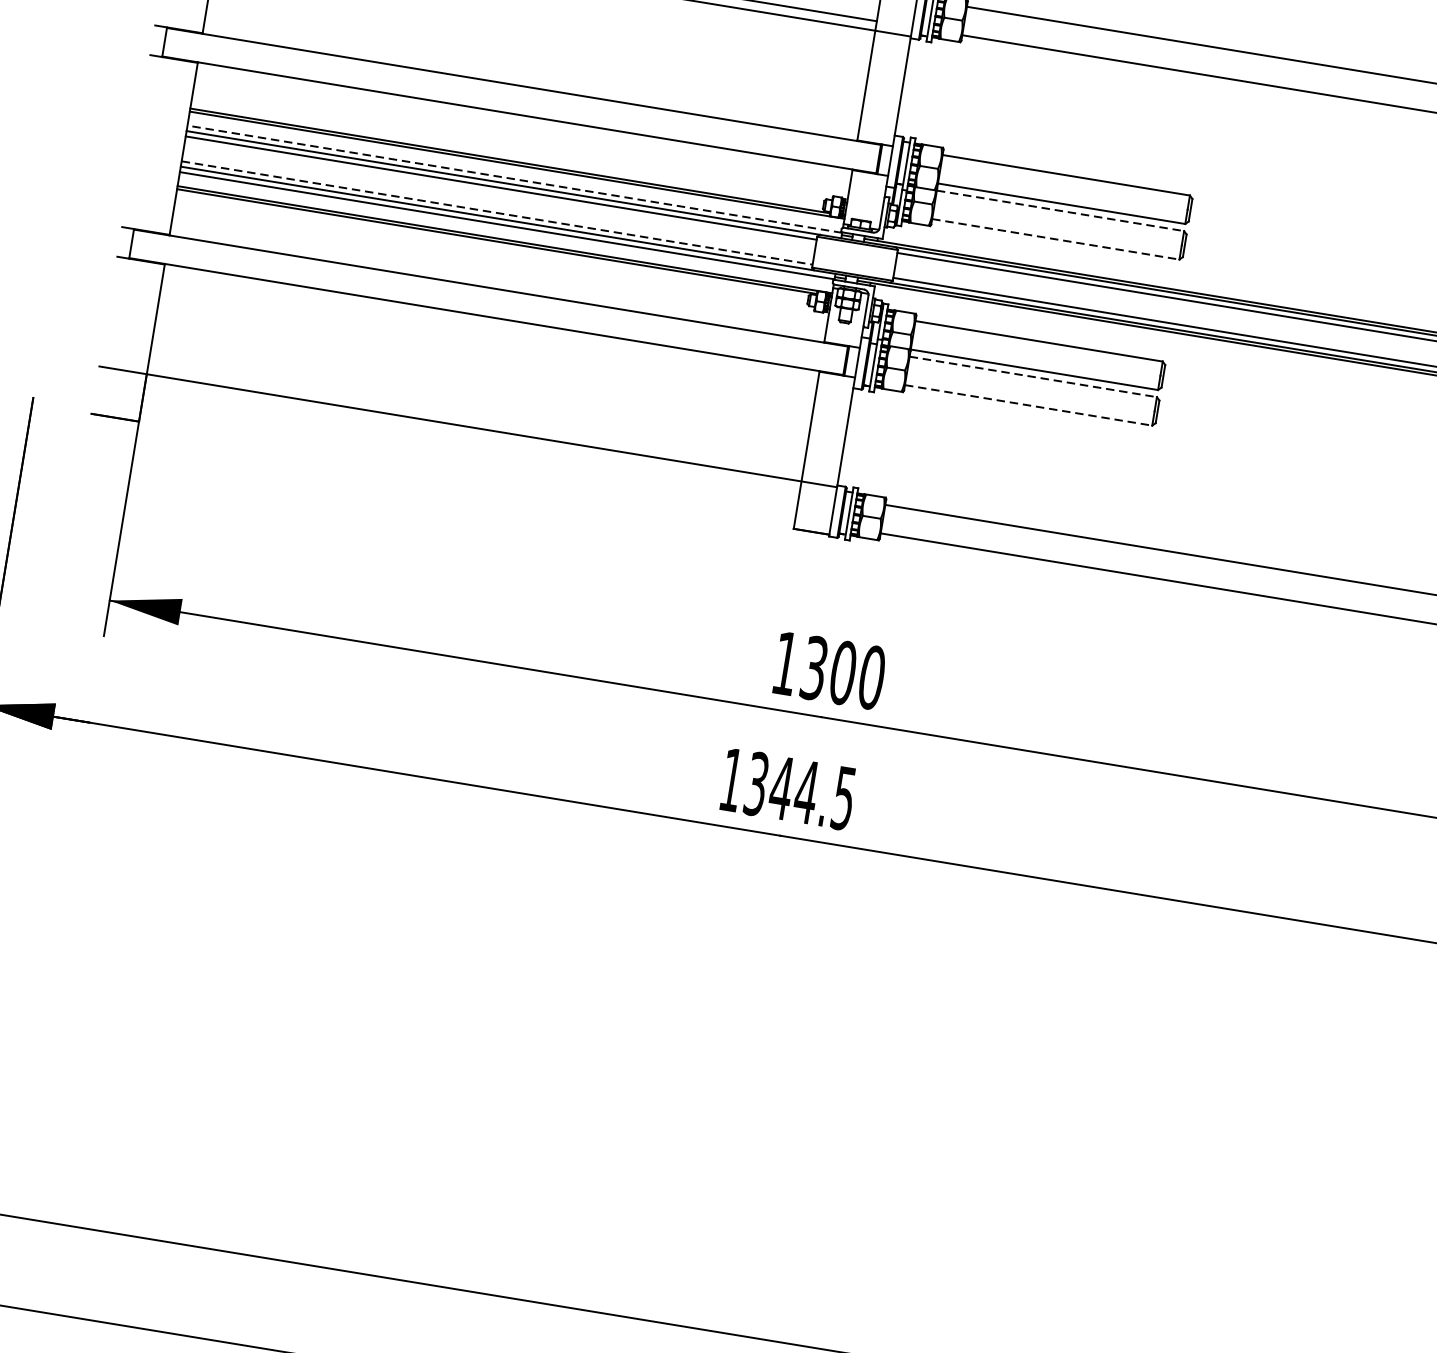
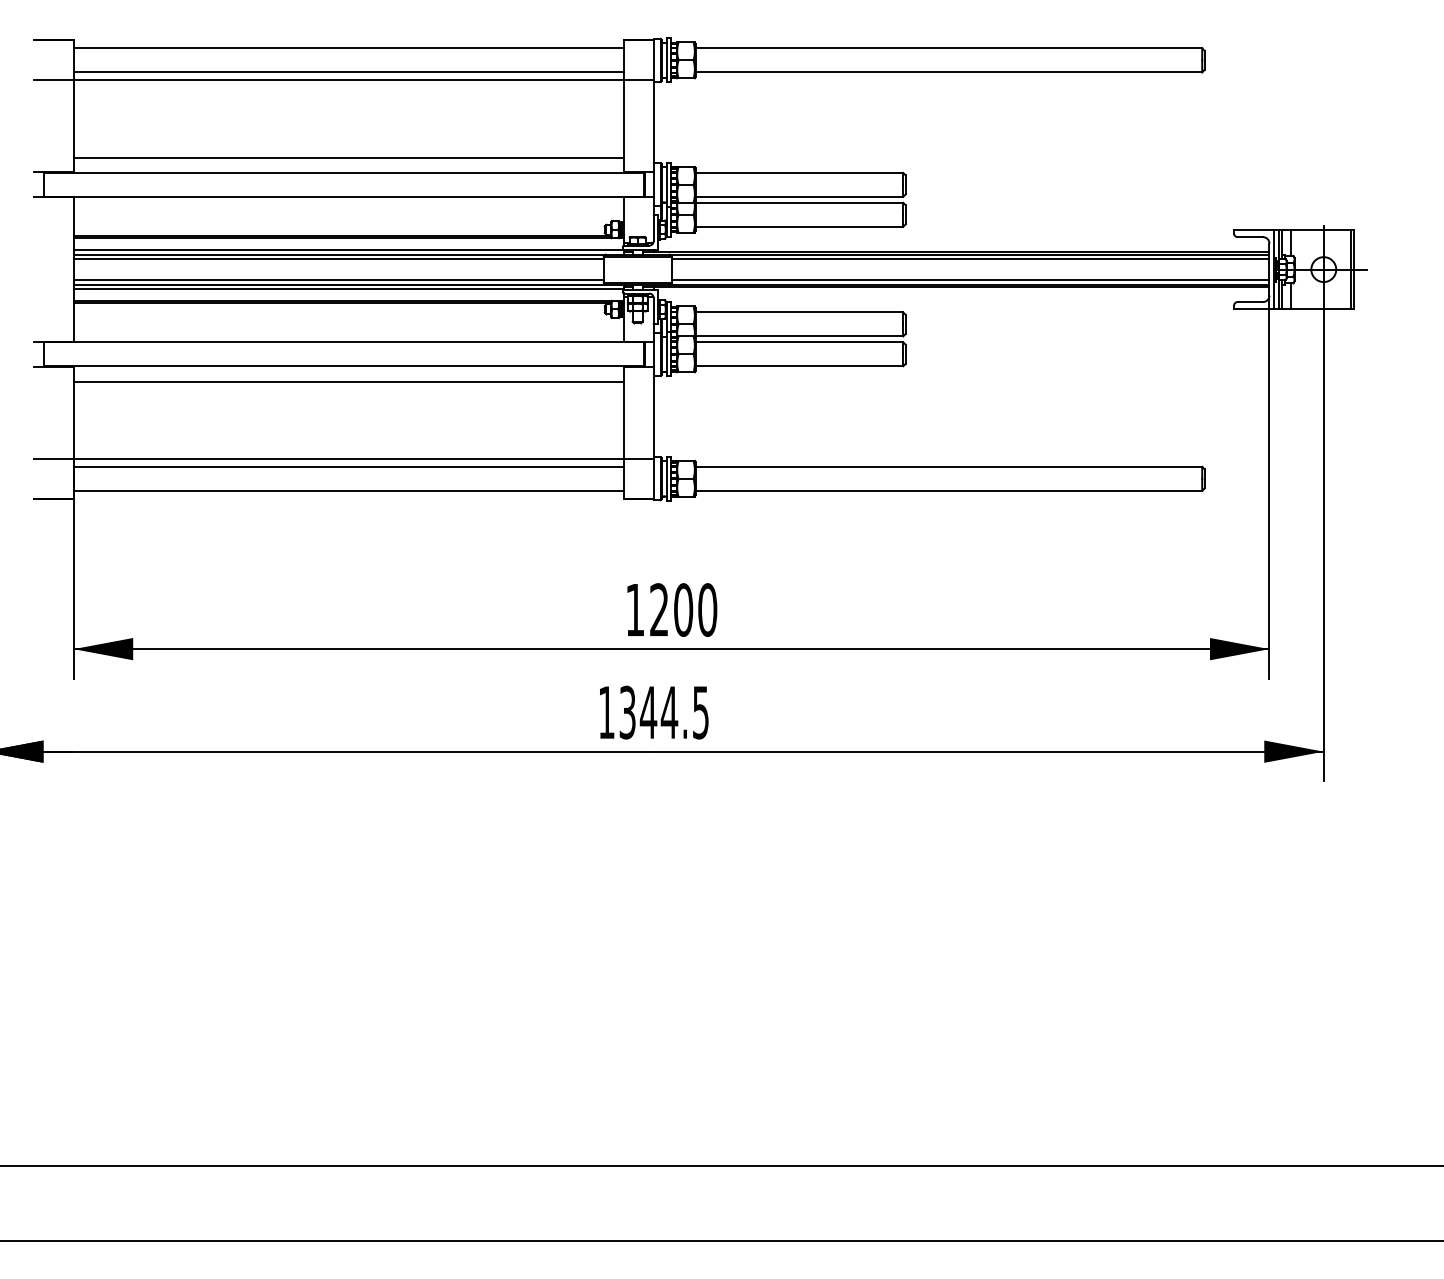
line: (532, 68) -> (348, 157), added
line: (514, 179) -> (348, 250), dashed -> solid
line: (1060, 210) -> (799, 202), dashed -> solid
line: (497, 213) -> (339, 280), dashed -> solid
line: (1056, 239) -> (799, 226), dashed -> solid
line: (488, 335) -> (348, 381), added
line: (1033, 377) -> (799, 342), dashed -> solid
line: (1028, 405) -> (799, 366), dashed -> solid
line: (472, 436) -> (348, 466), added
line: (467, 465) -> (348, 490), added
text: (814, 667) -> (659, 609), 1300 -> 1200

